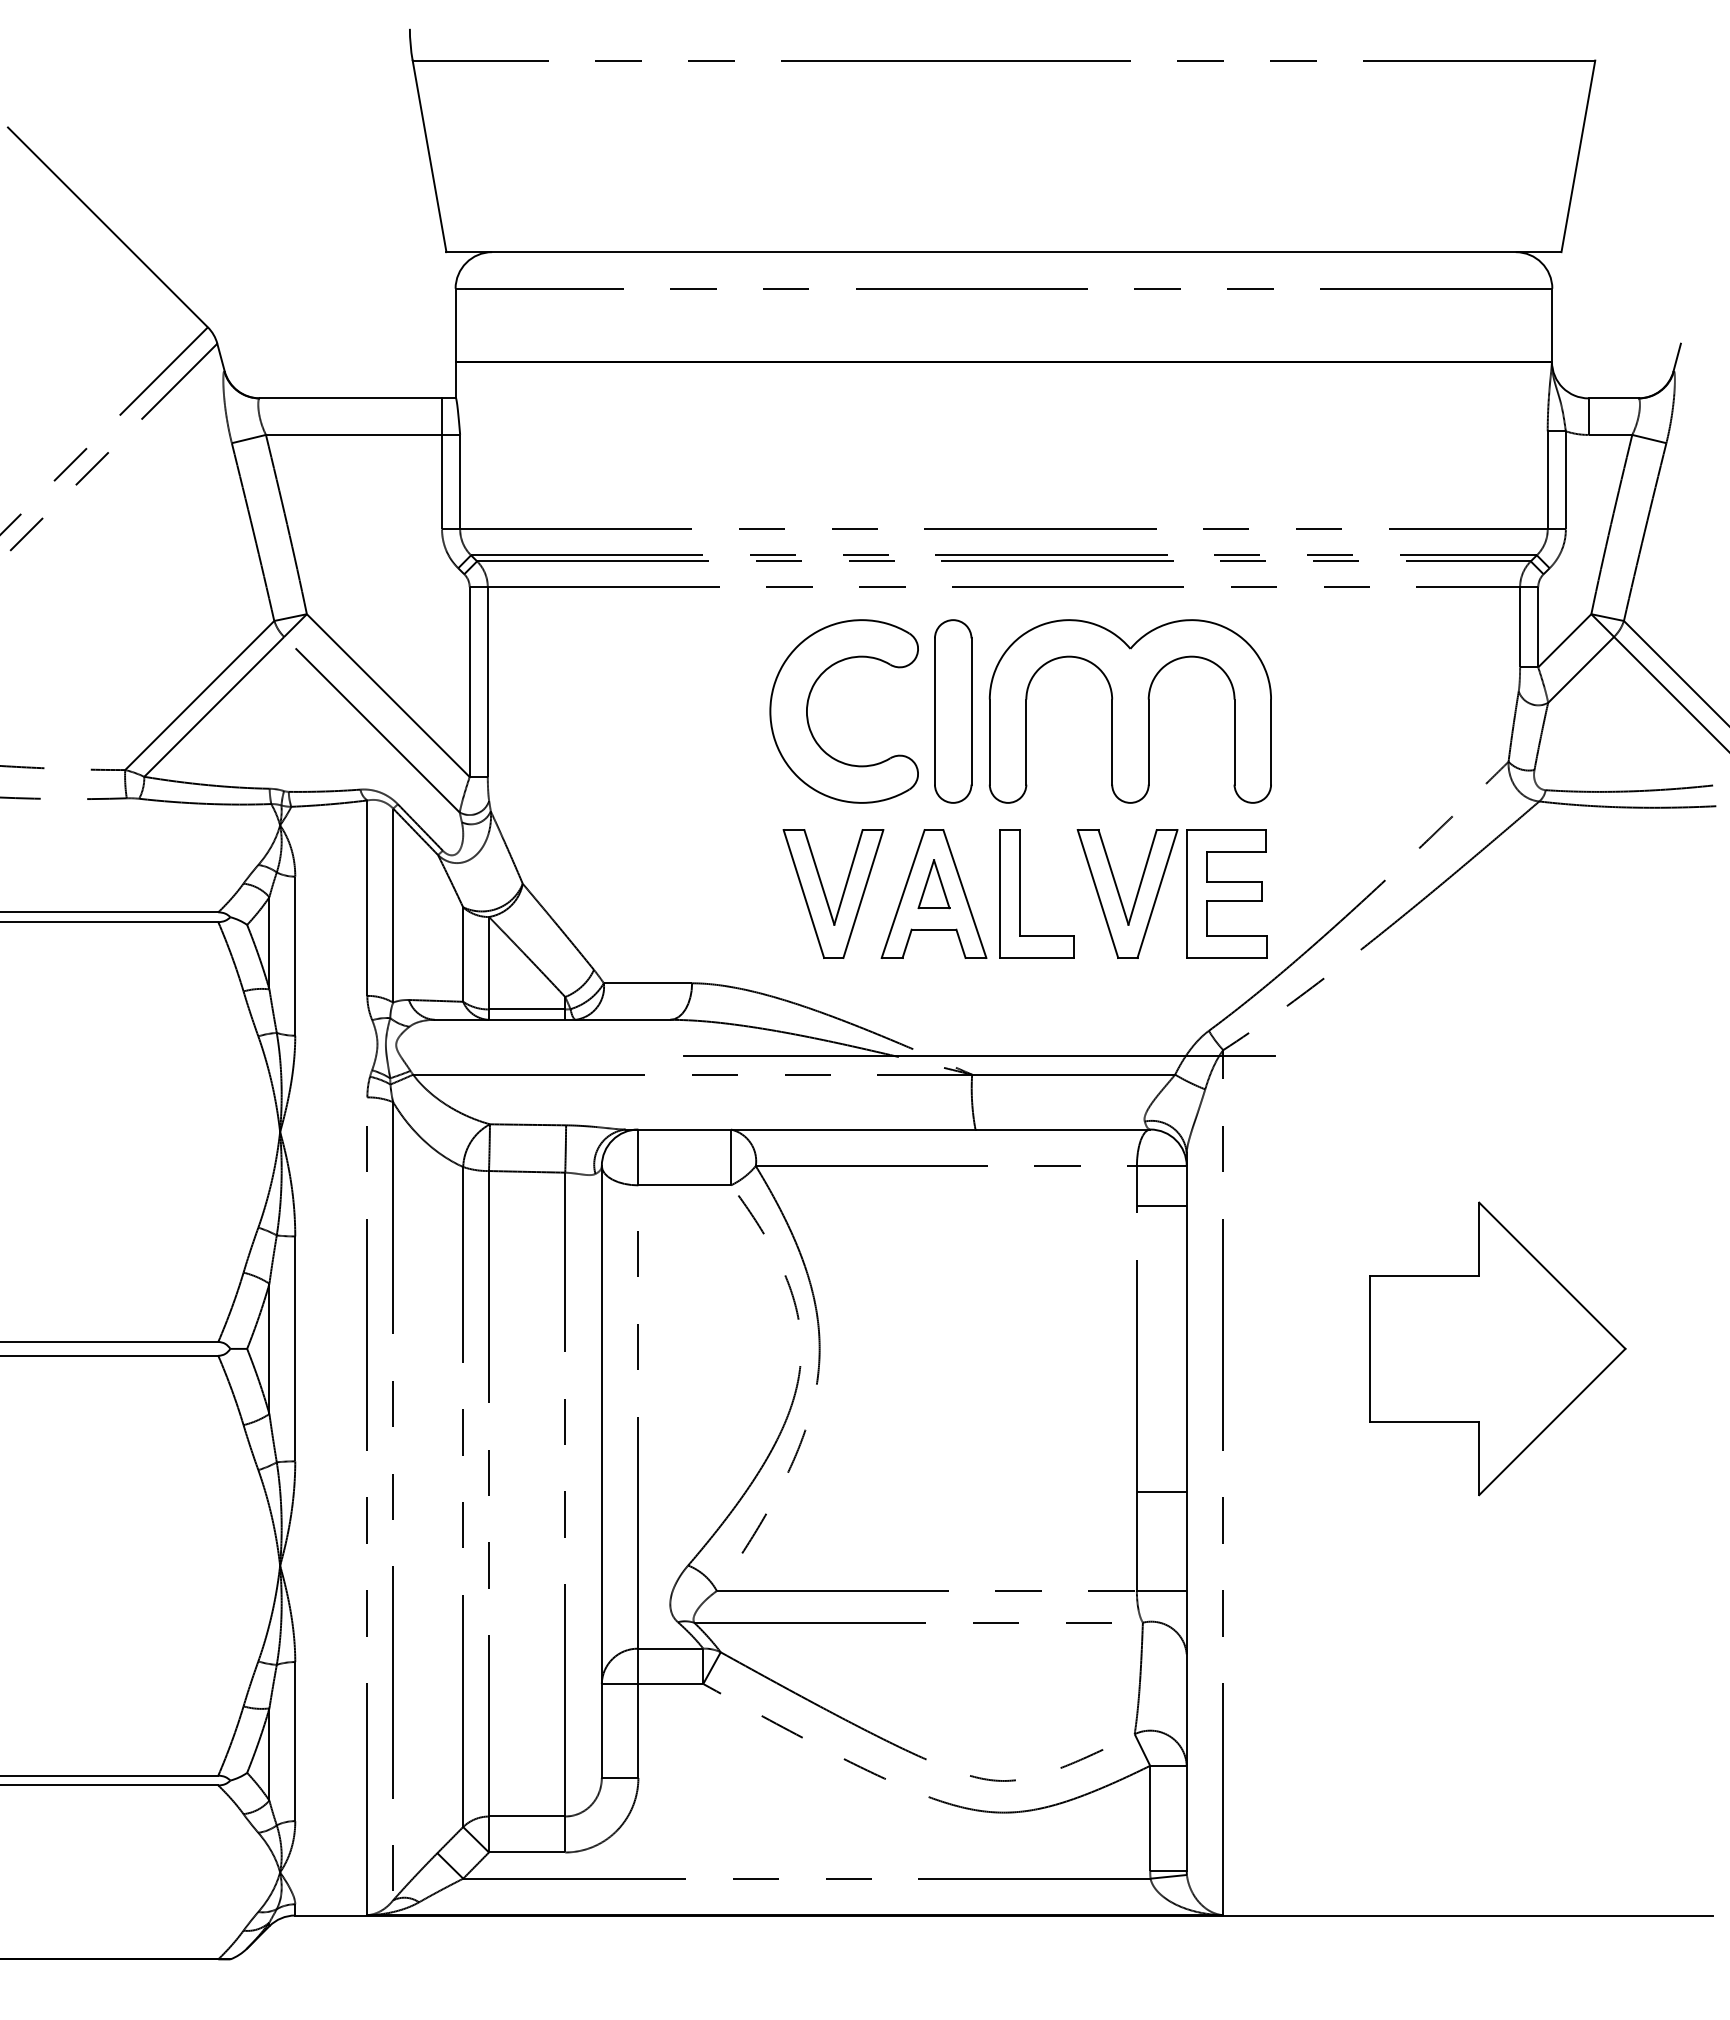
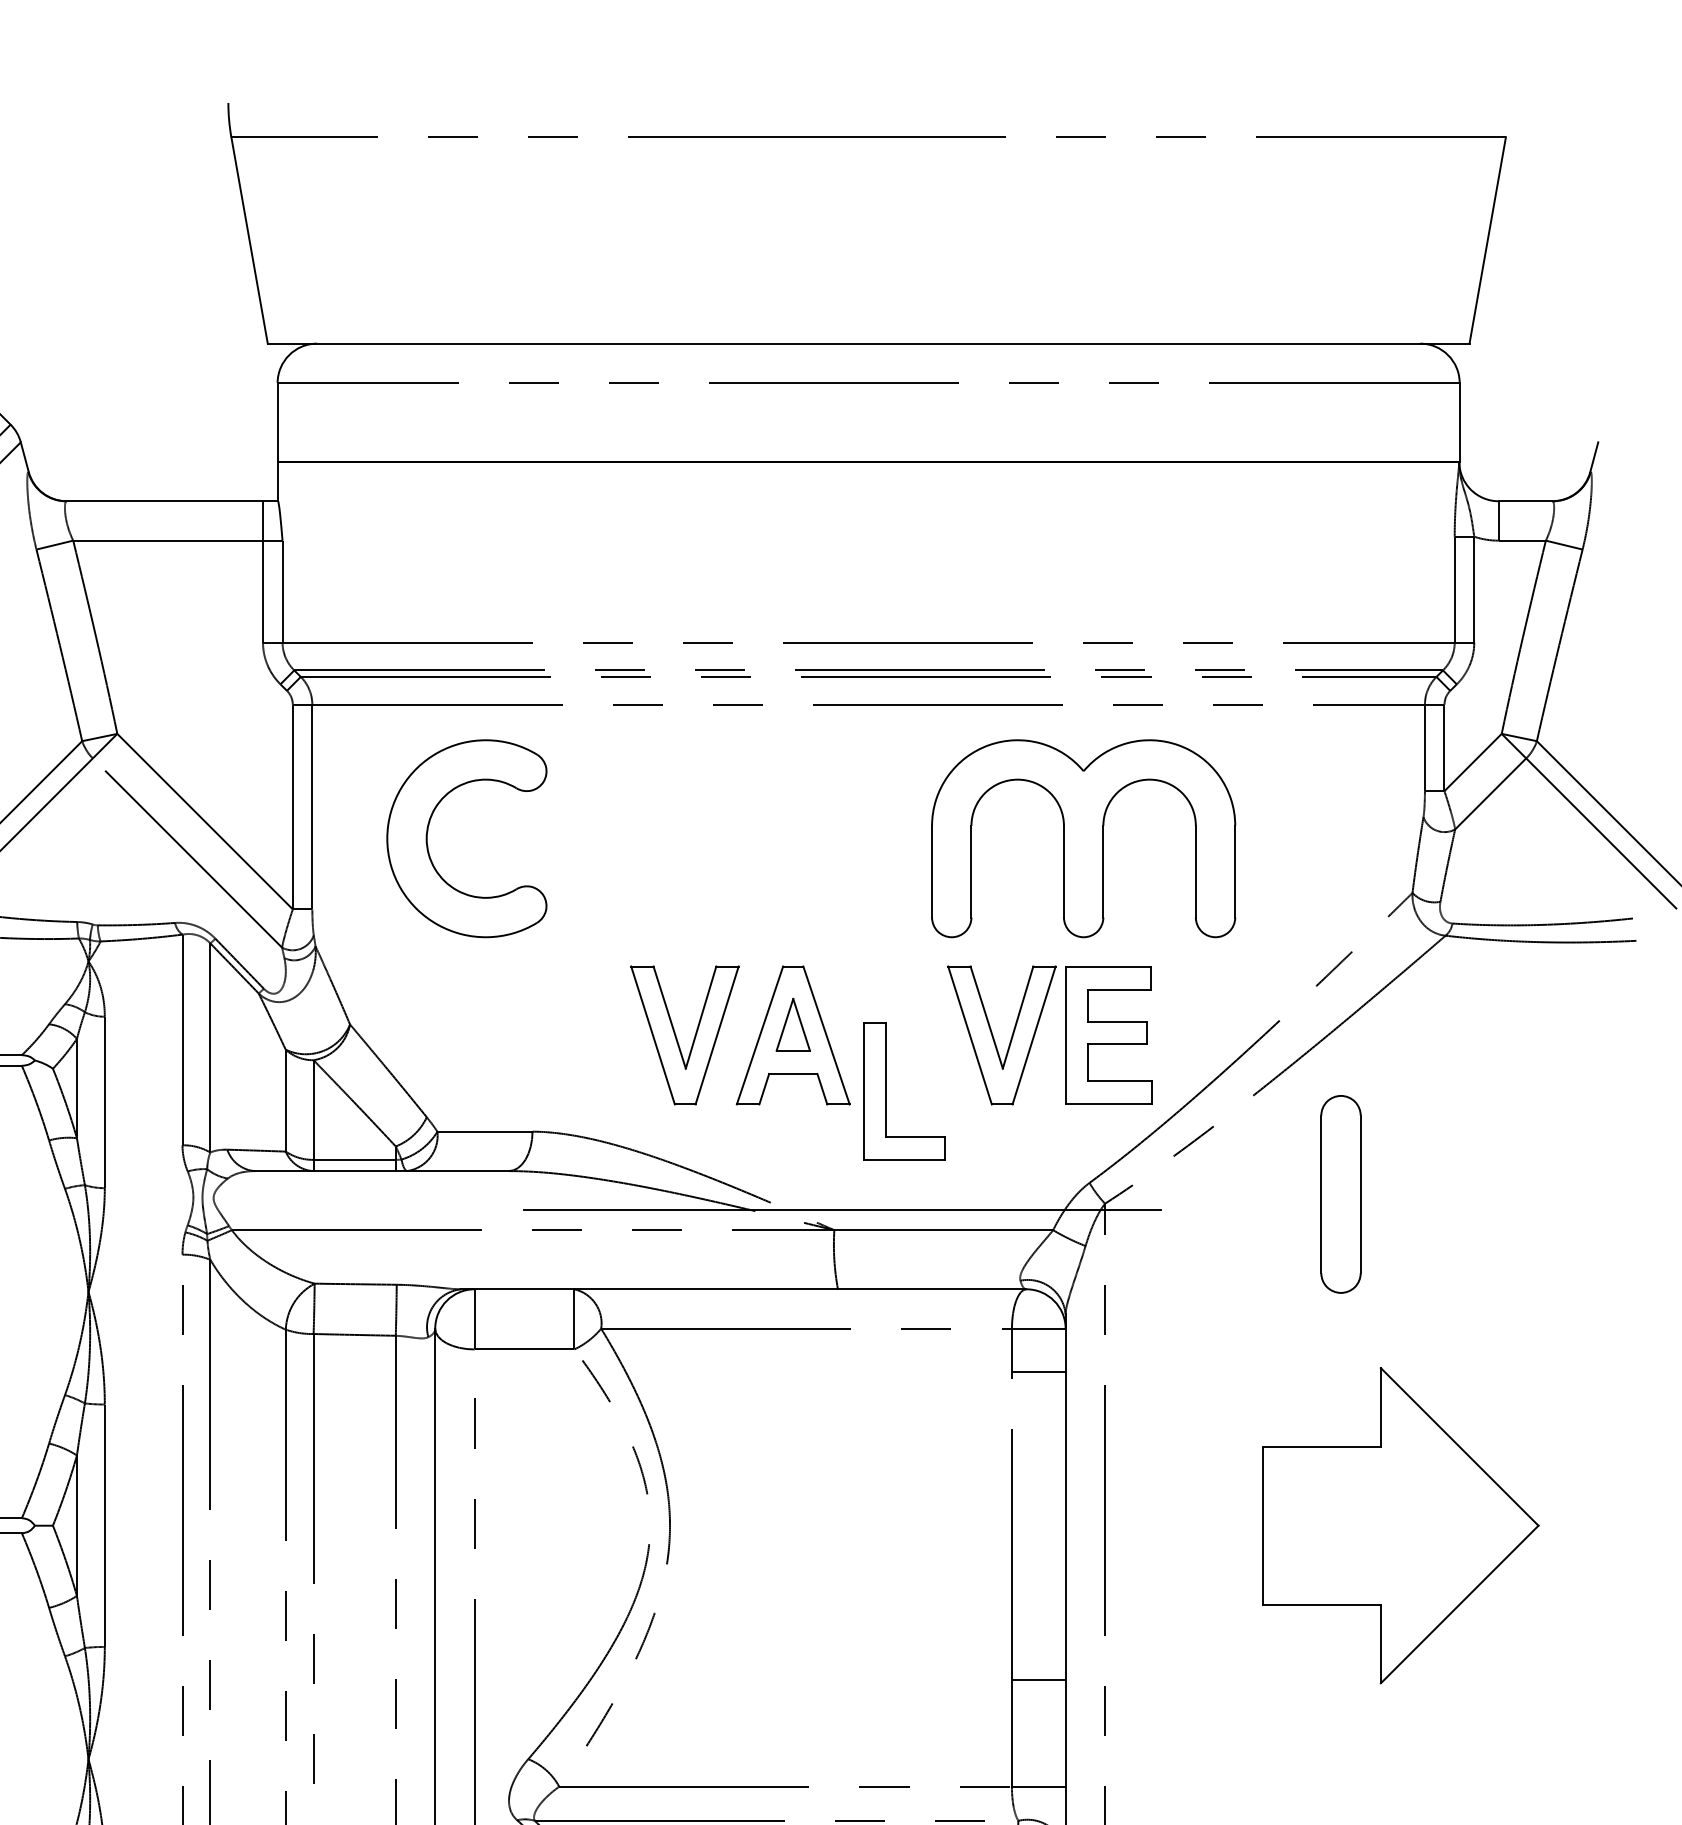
part: (808, 706) -> (428, 833), moved
part: (953, 711) -> (1341, 1194), moved
part: (1129, 711) -> (1082, 838), moved
part: (1020, 893) -> (886, 1090), moved

